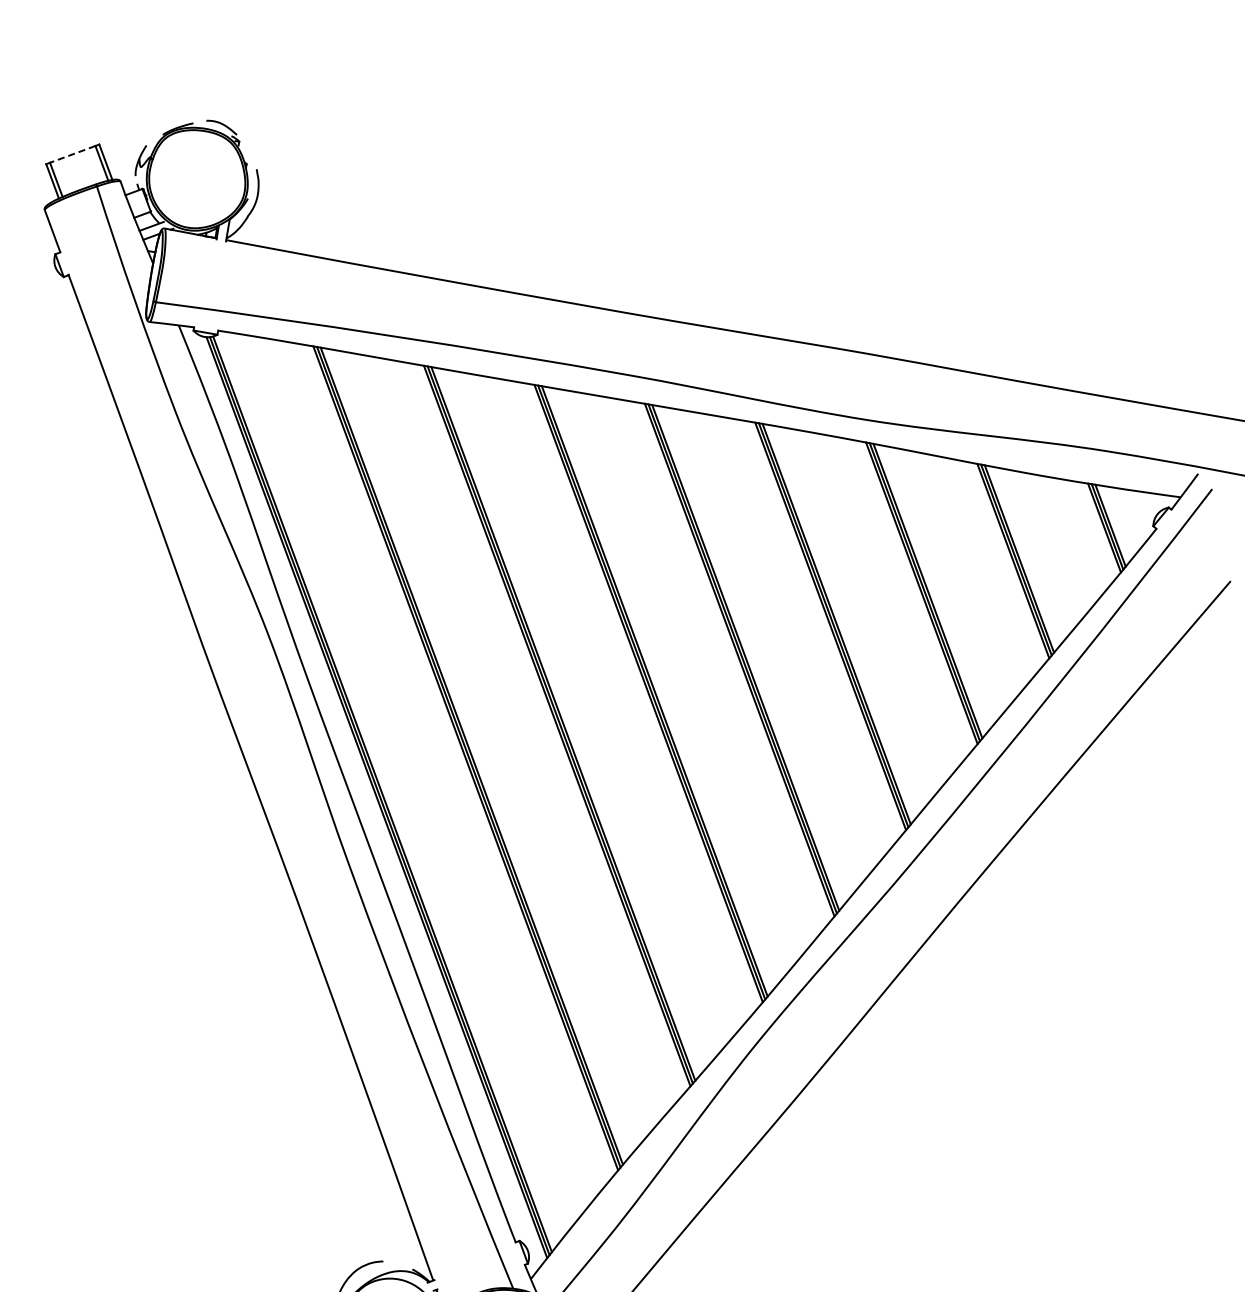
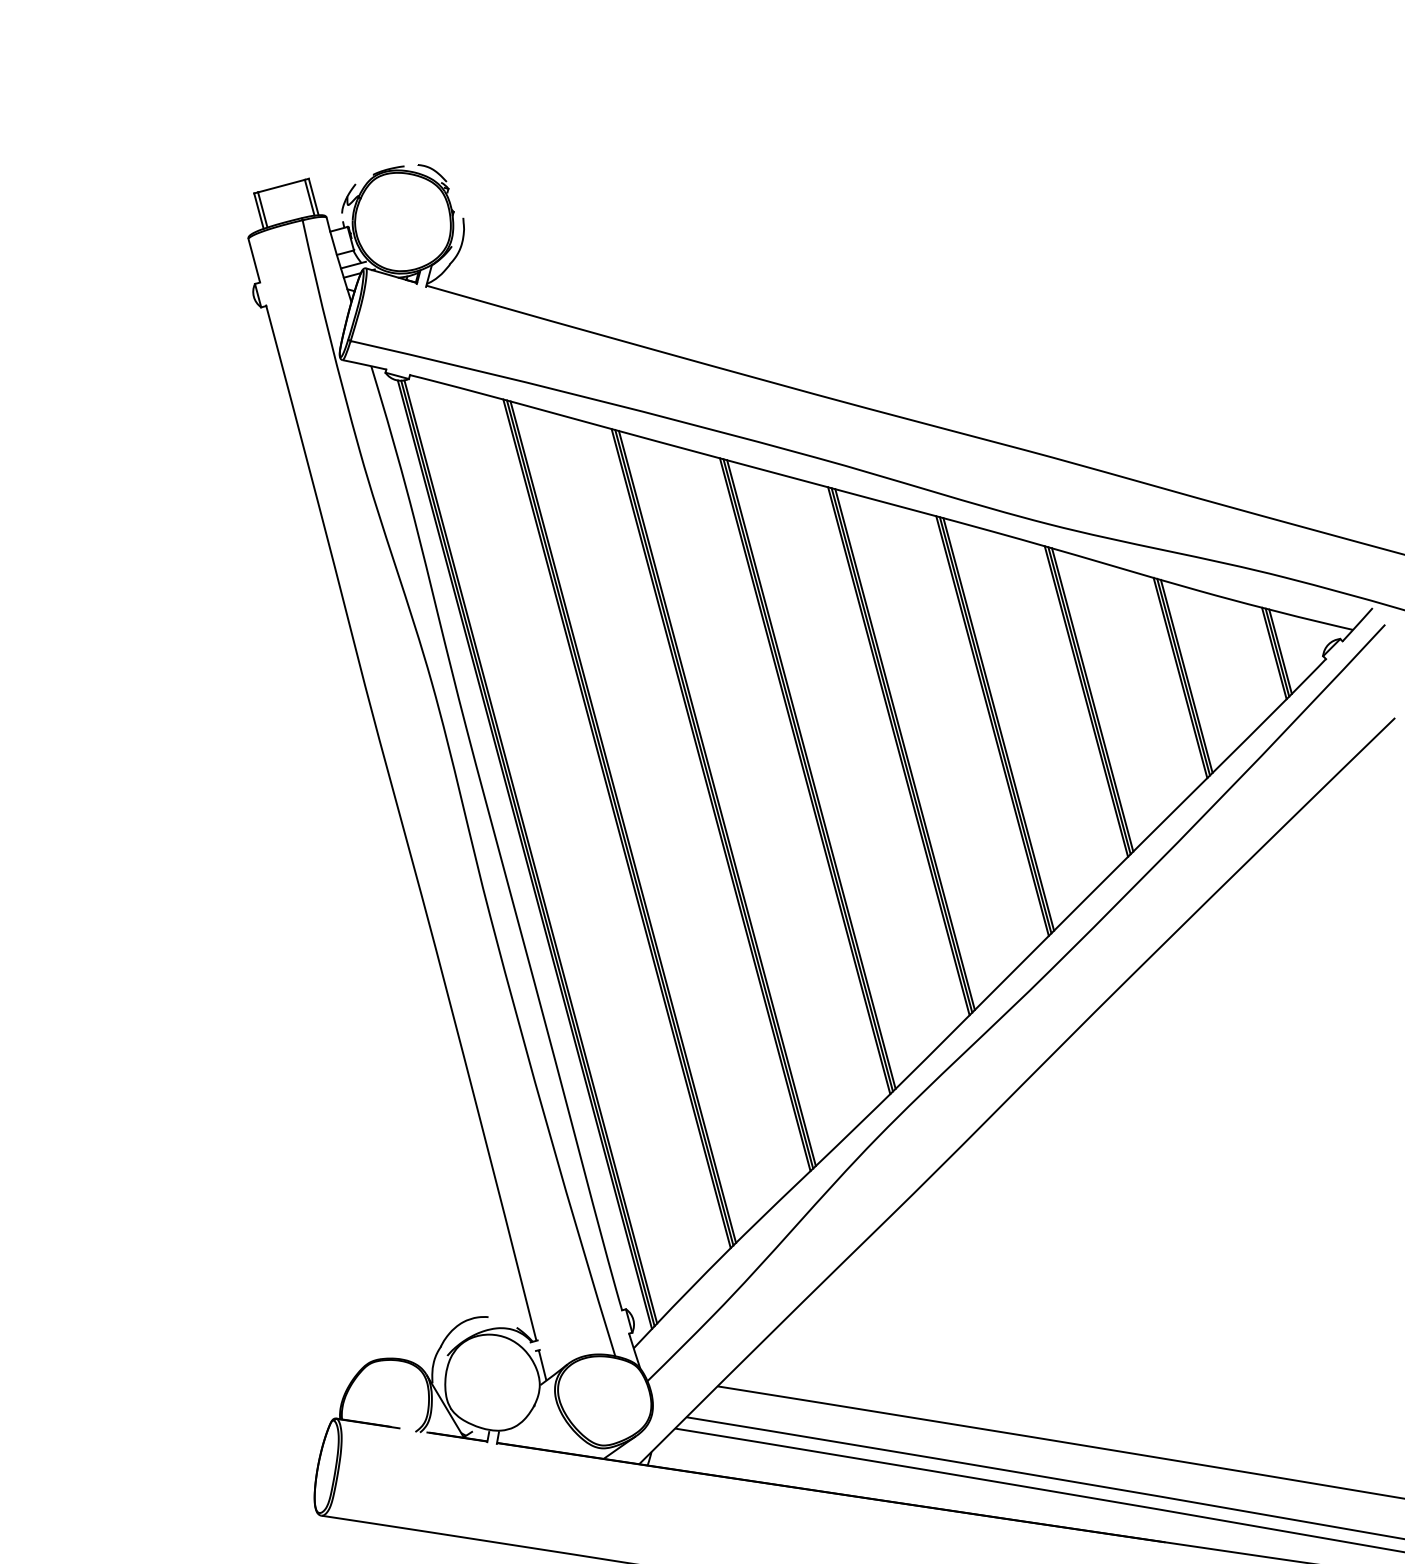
line: (72, 154) -> (281, 186), dashed -> solid

